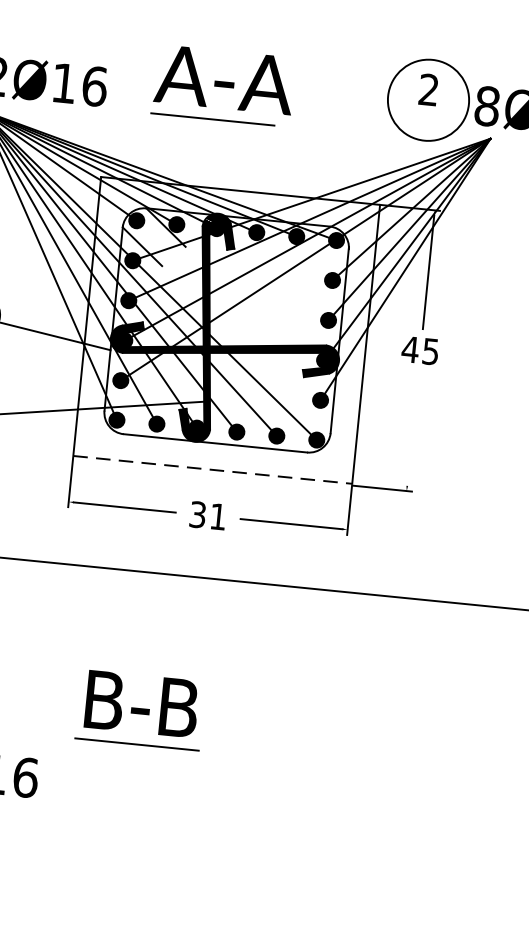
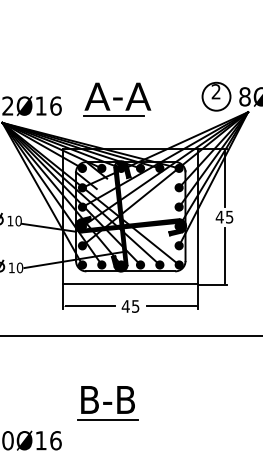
circle: (428, 99) -> (216, 96), size x0.71
line: (412, 427) -> (224, 254), added
line: (212, 470) -> (130, 284), dashed -> solid
text: (207, 515) -> (130, 306), 31 -> 45

